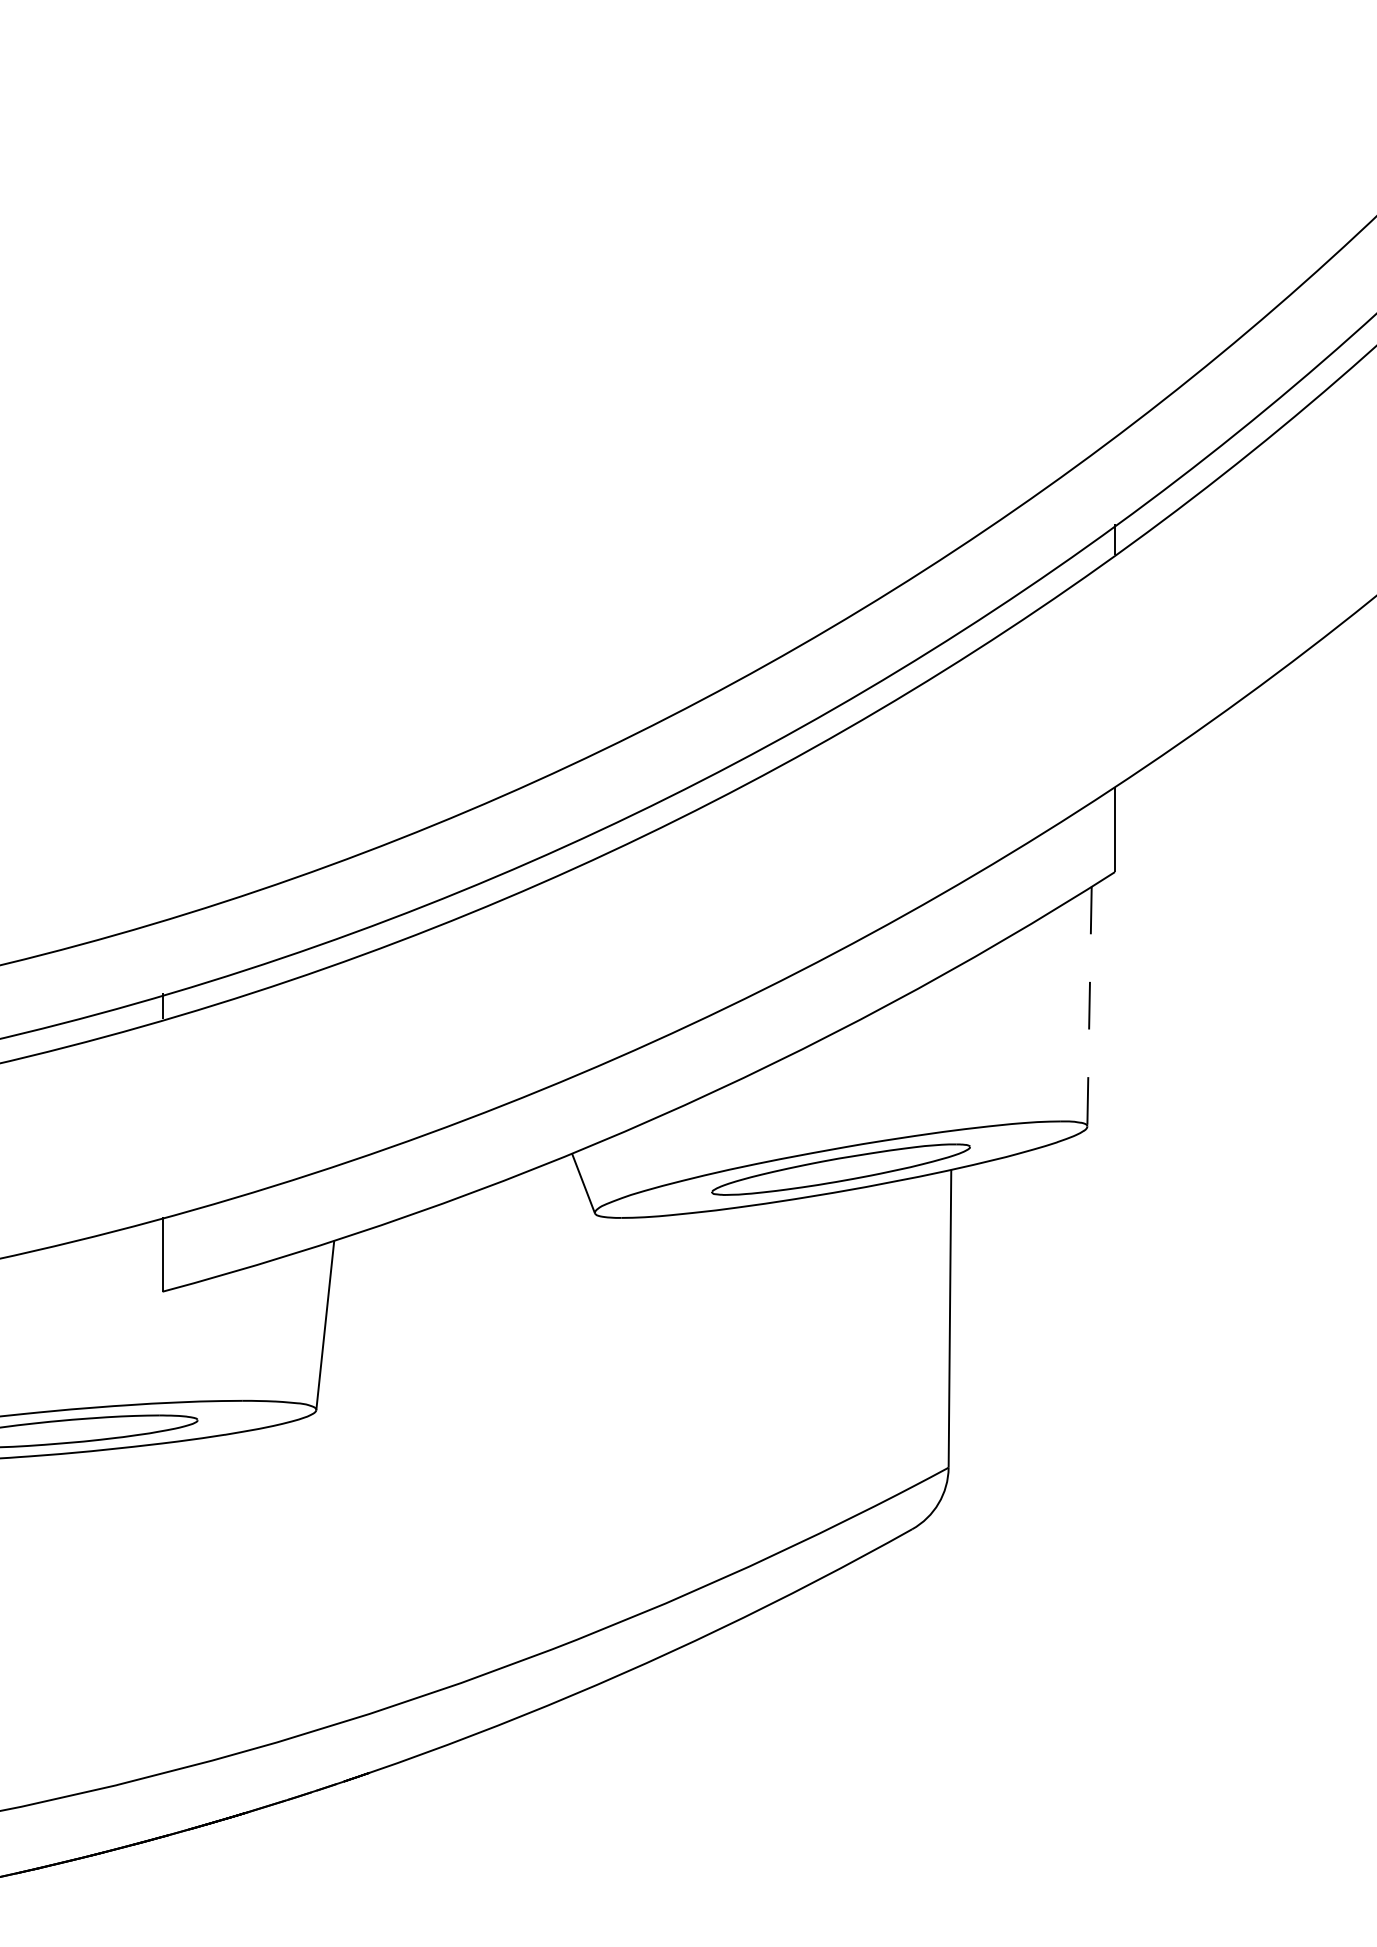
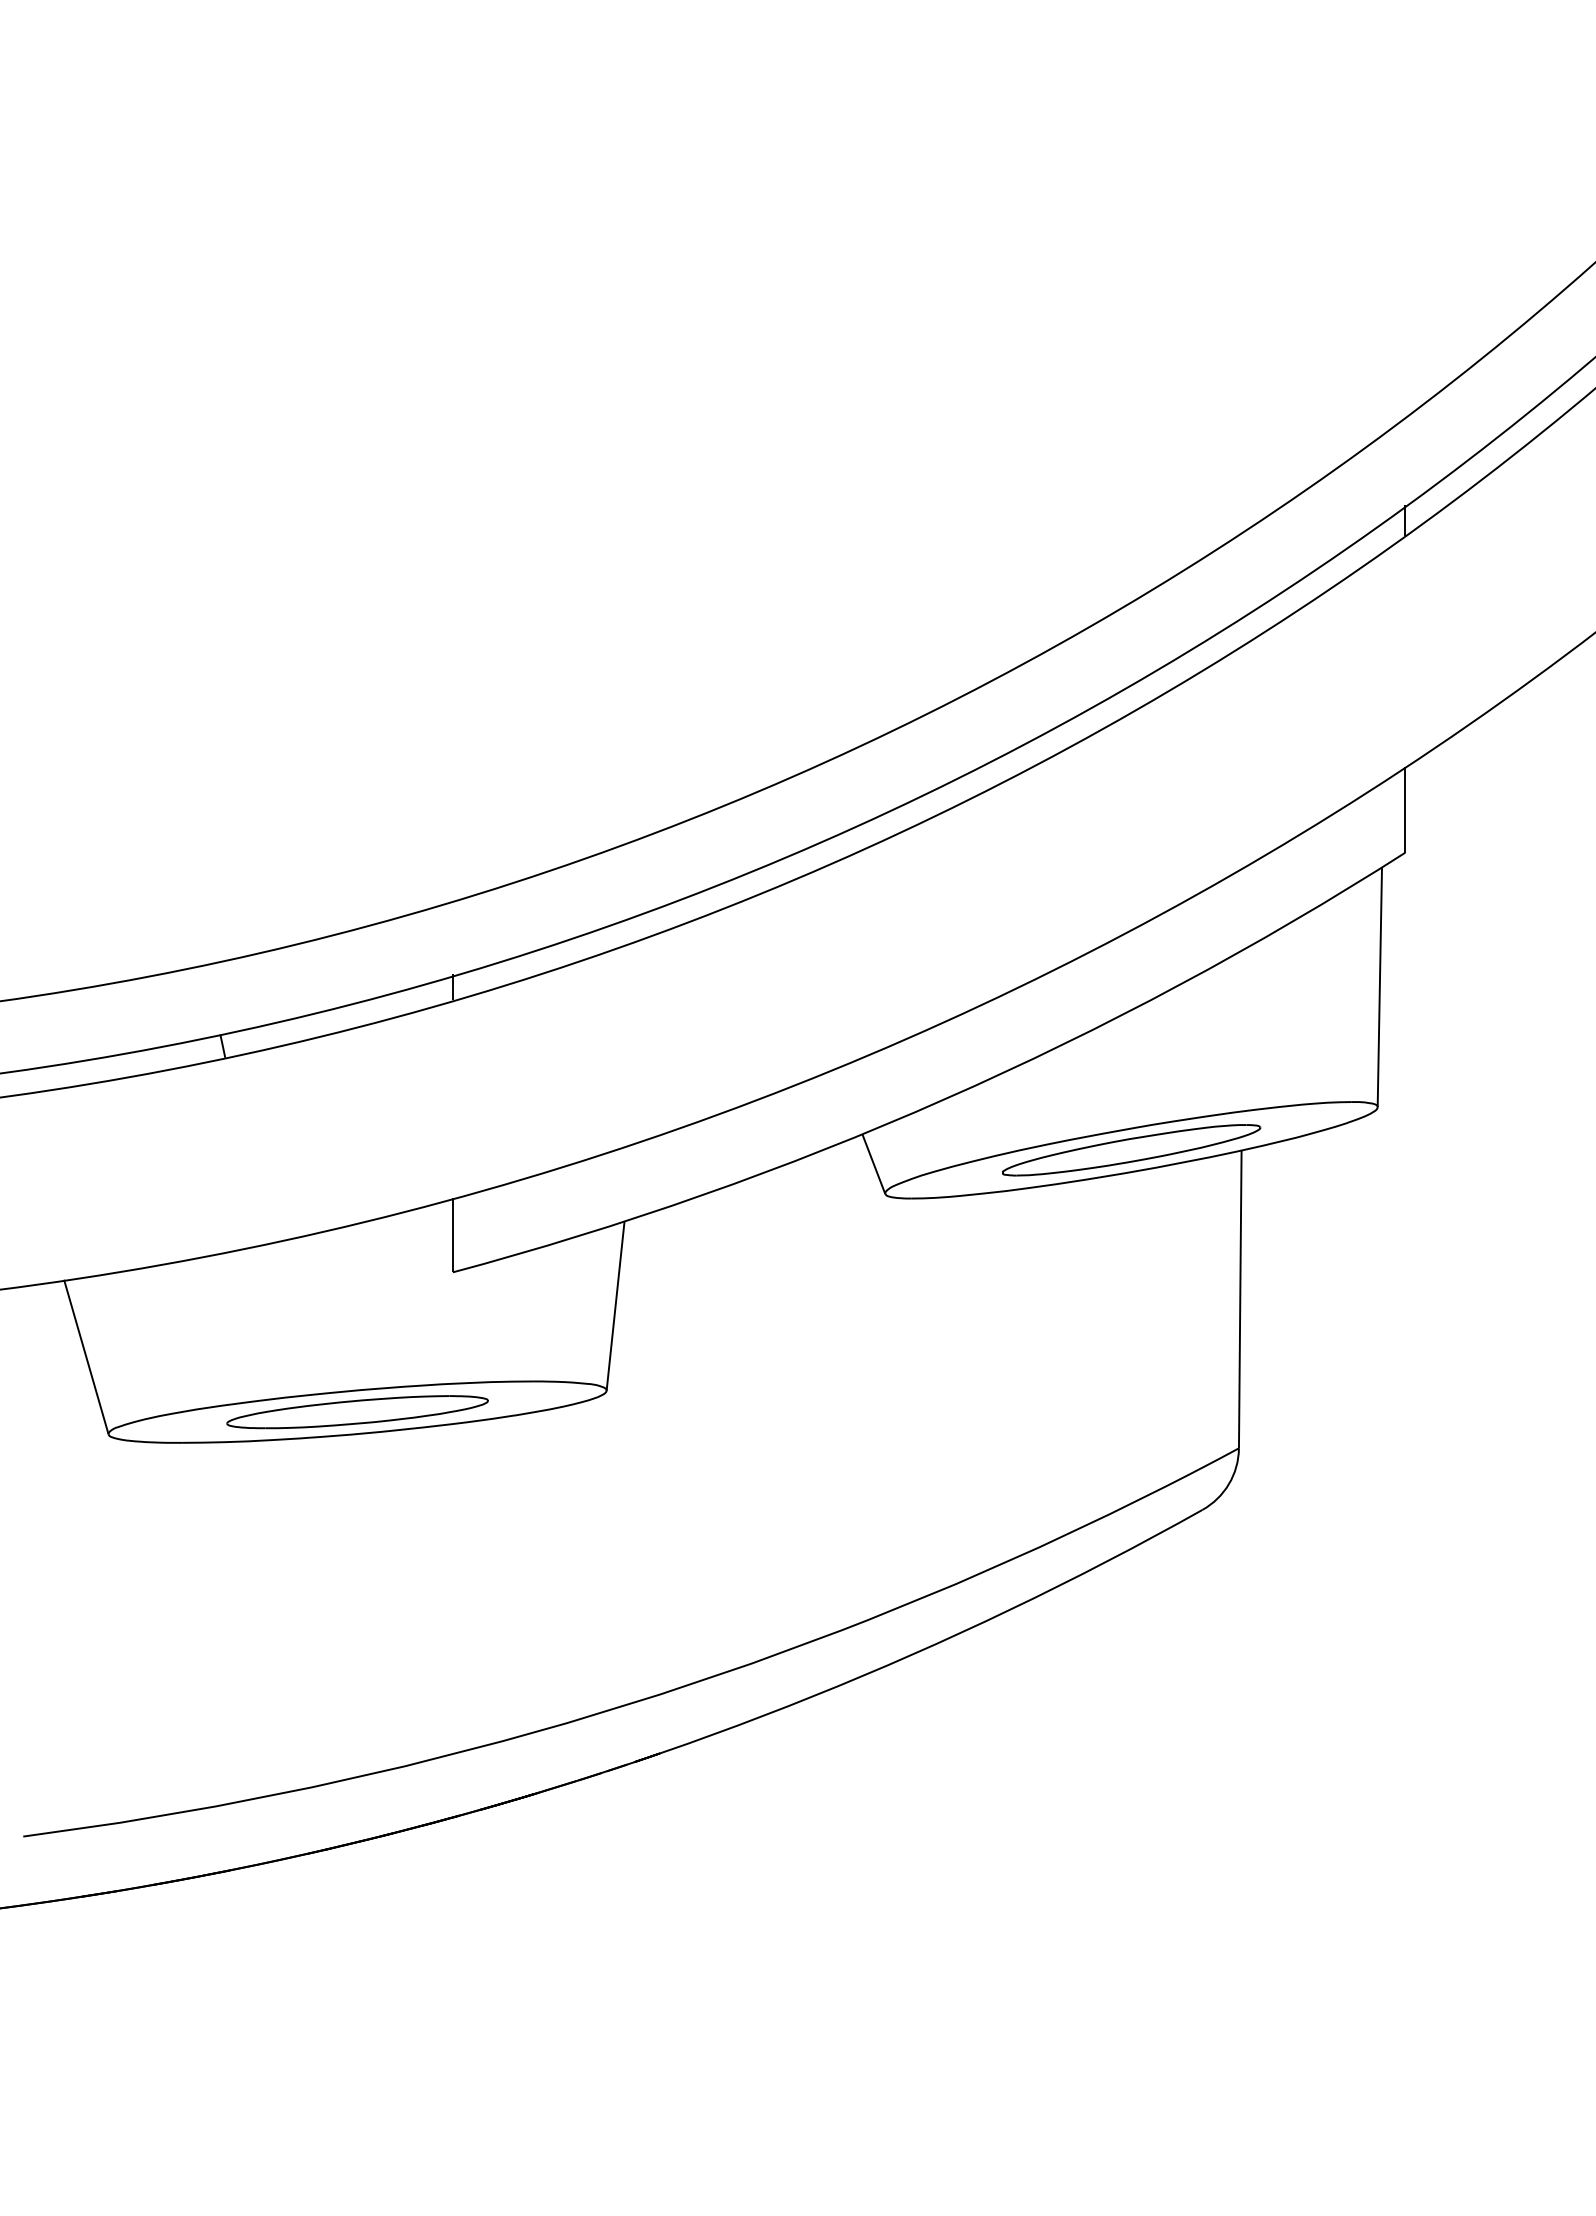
line: (1089, 1006) -> (1379, 987), dashed -> solid

